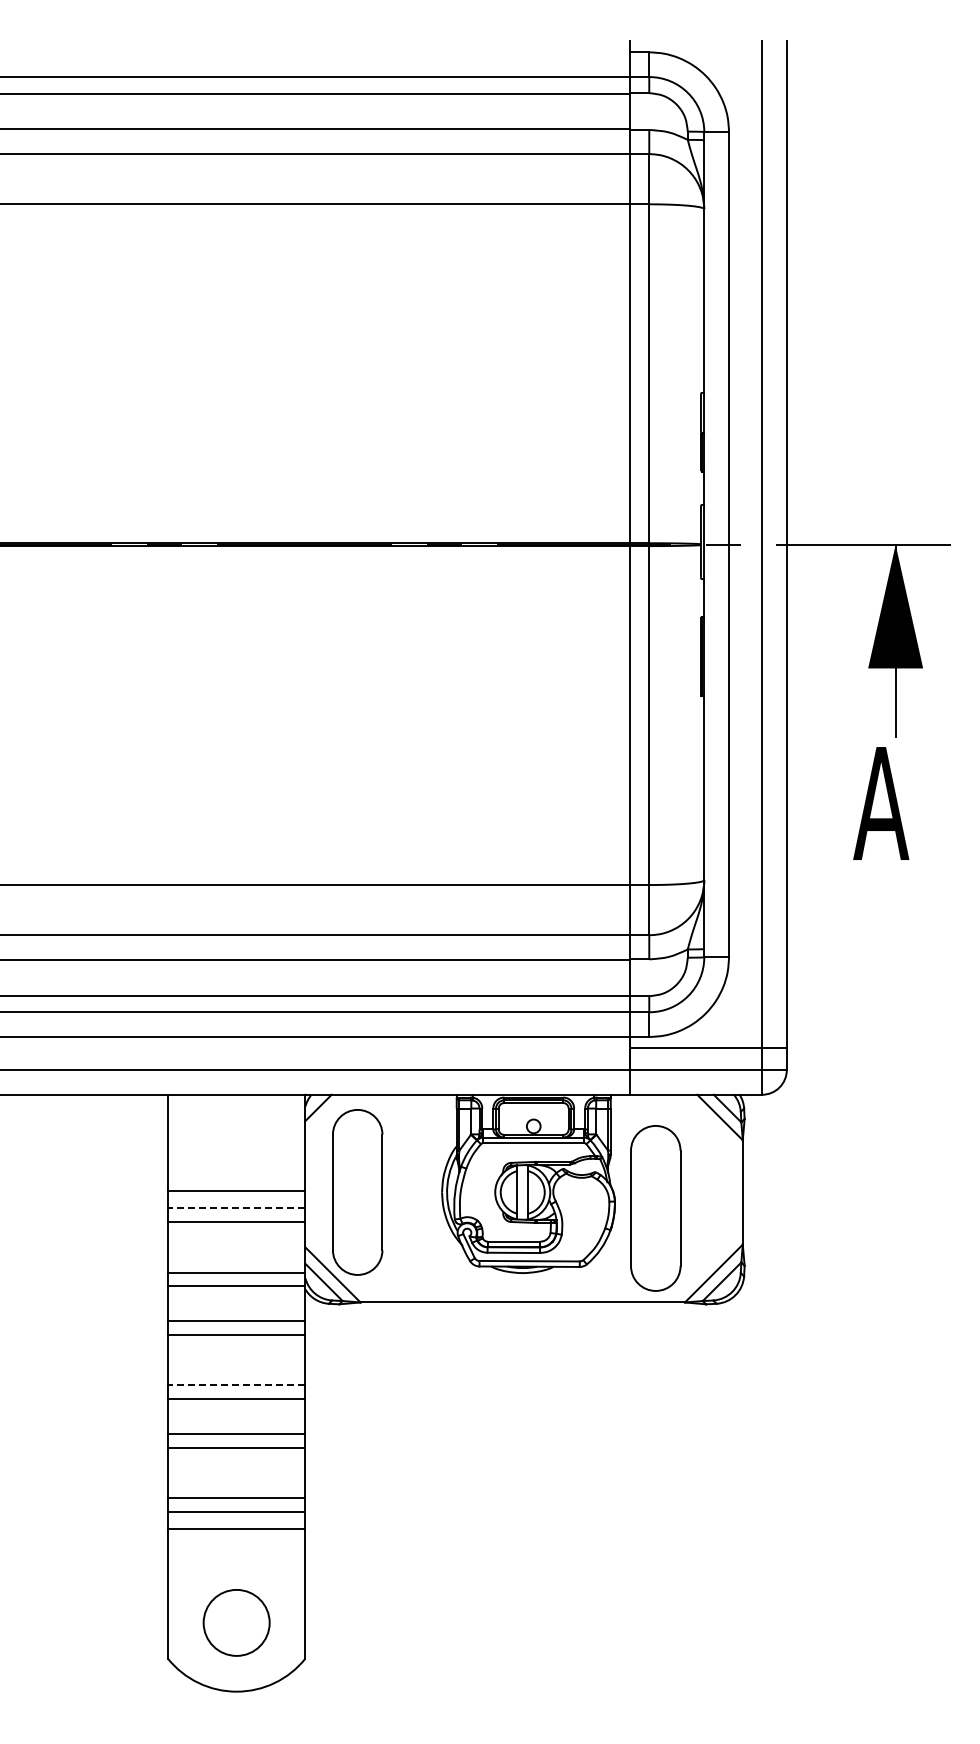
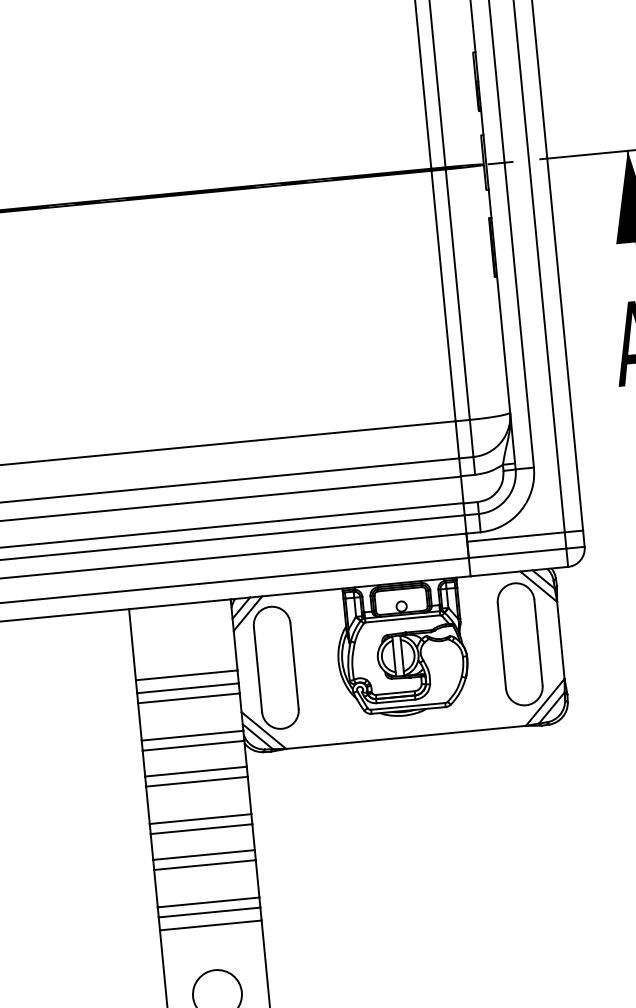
line: (326, 1115) -> (247, 613), added
line: (236, 1208) -> (187, 688), dashed -> solid
part: (655, 1208) -> (519, 644), moved
line: (236, 1385) -> (200, 819), dashed -> solid

